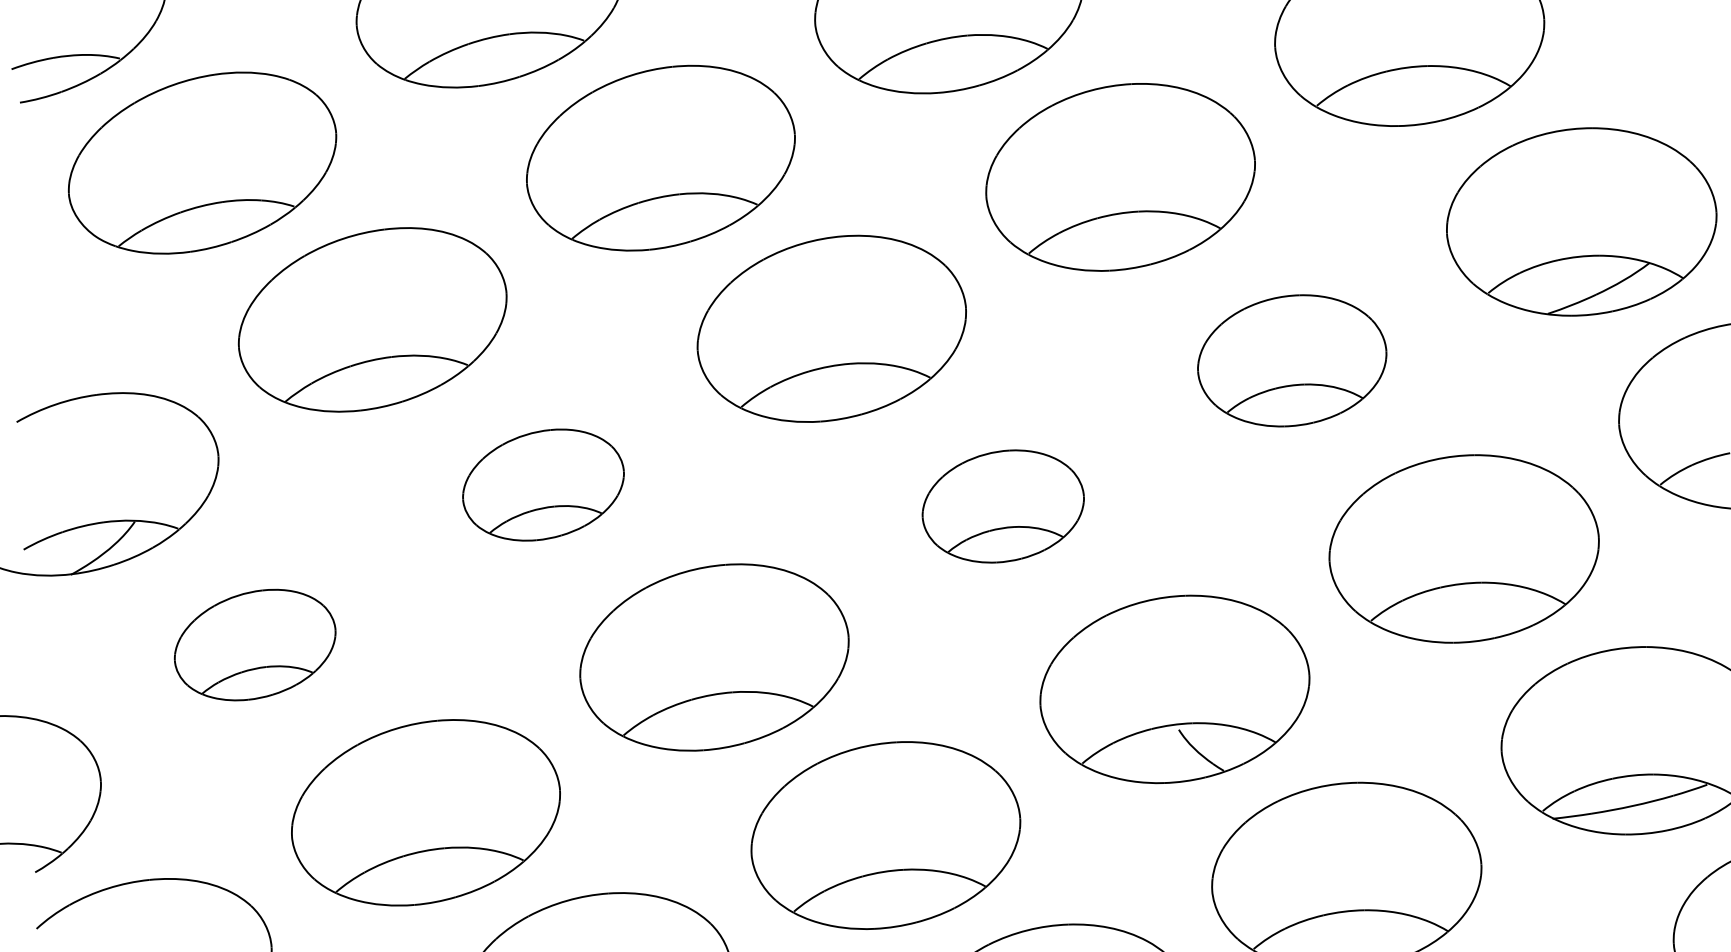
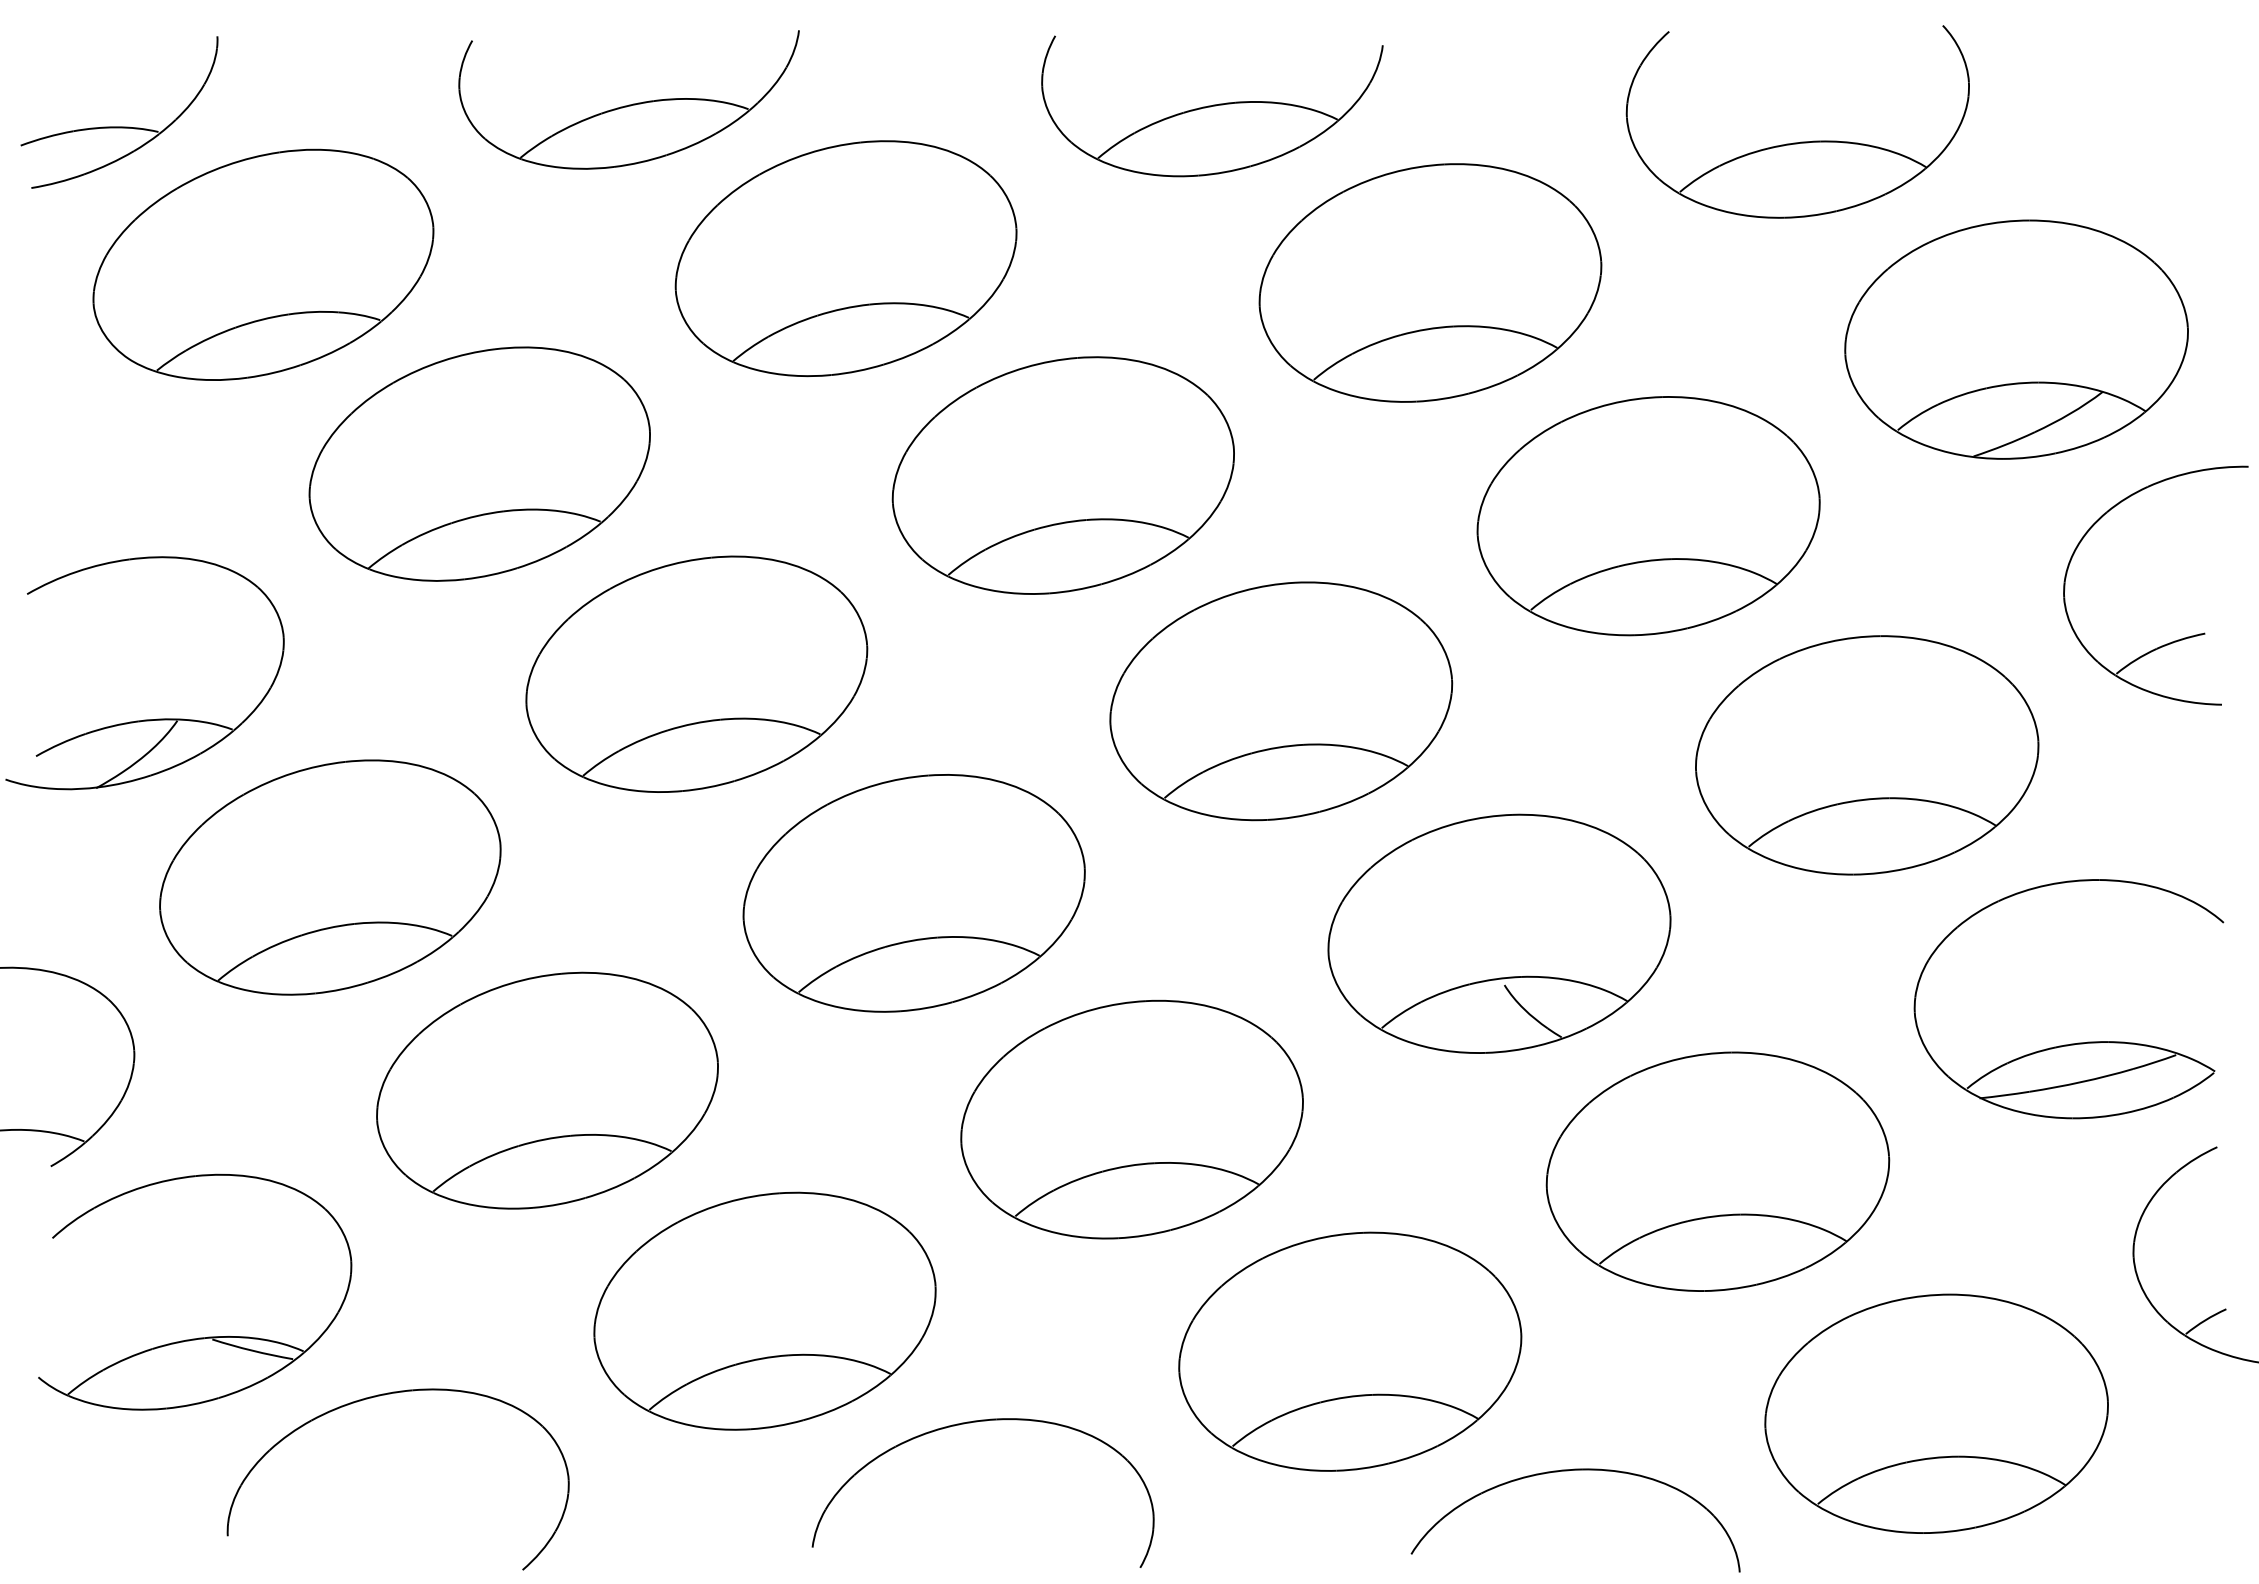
part: (1292, 361) -> (1648, 516), size x1.43
part: (543, 484) -> (696, 673), size x1.67
part: (1003, 506) -> (1281, 701), size x1.67
part: (255, 645) -> (330, 877), size x1.67

